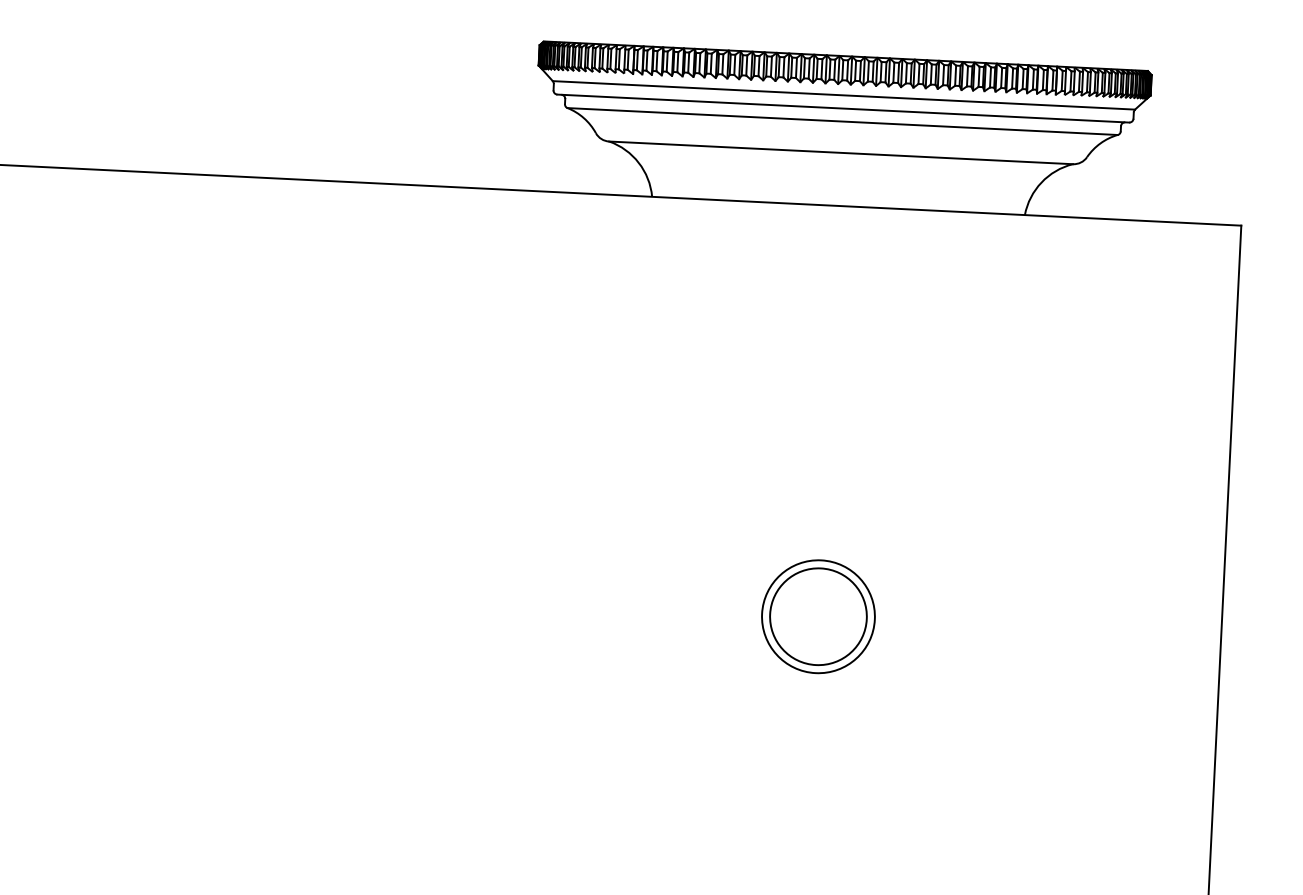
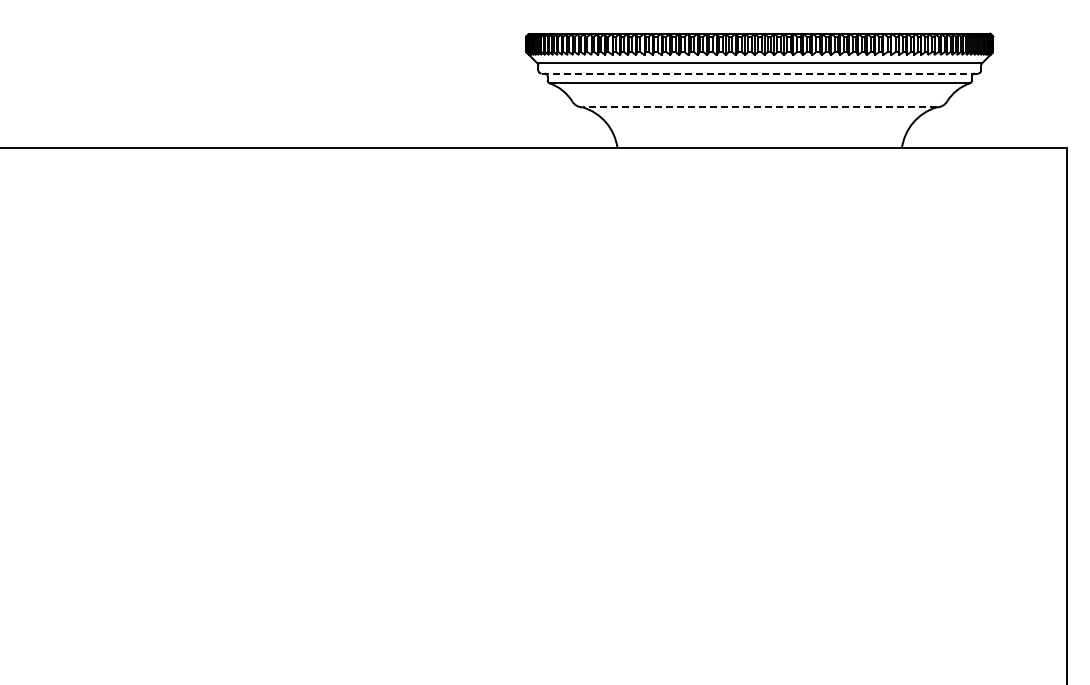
line: (844, 108) -> (760, 73), solid -> dashed
line: (840, 153) -> (759, 107), solid -> dashed
part: (818, 616) -> (759, 461), removed

